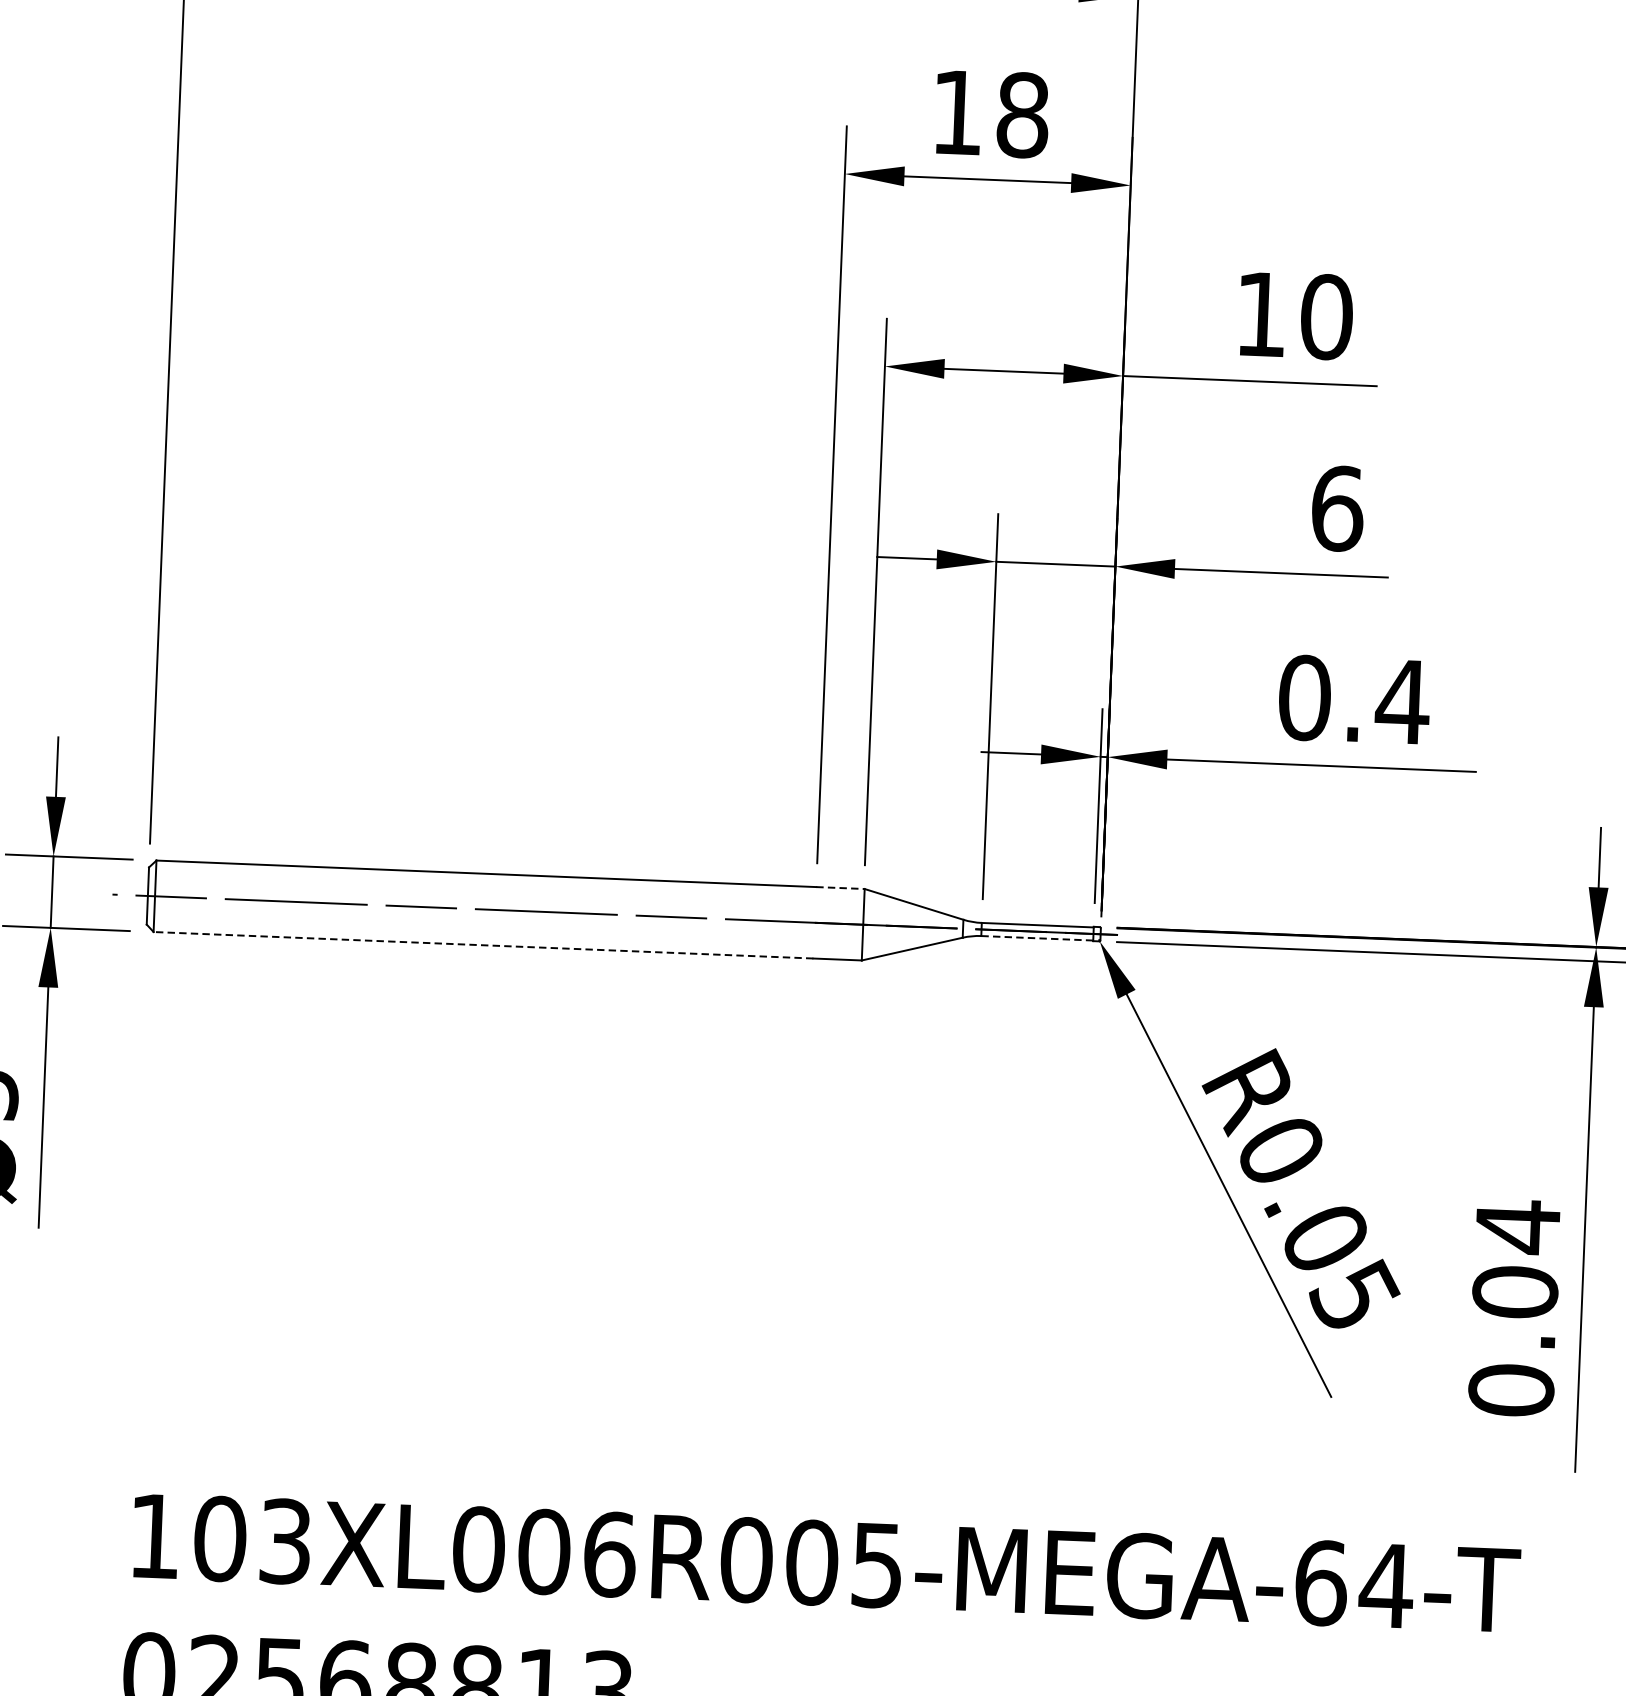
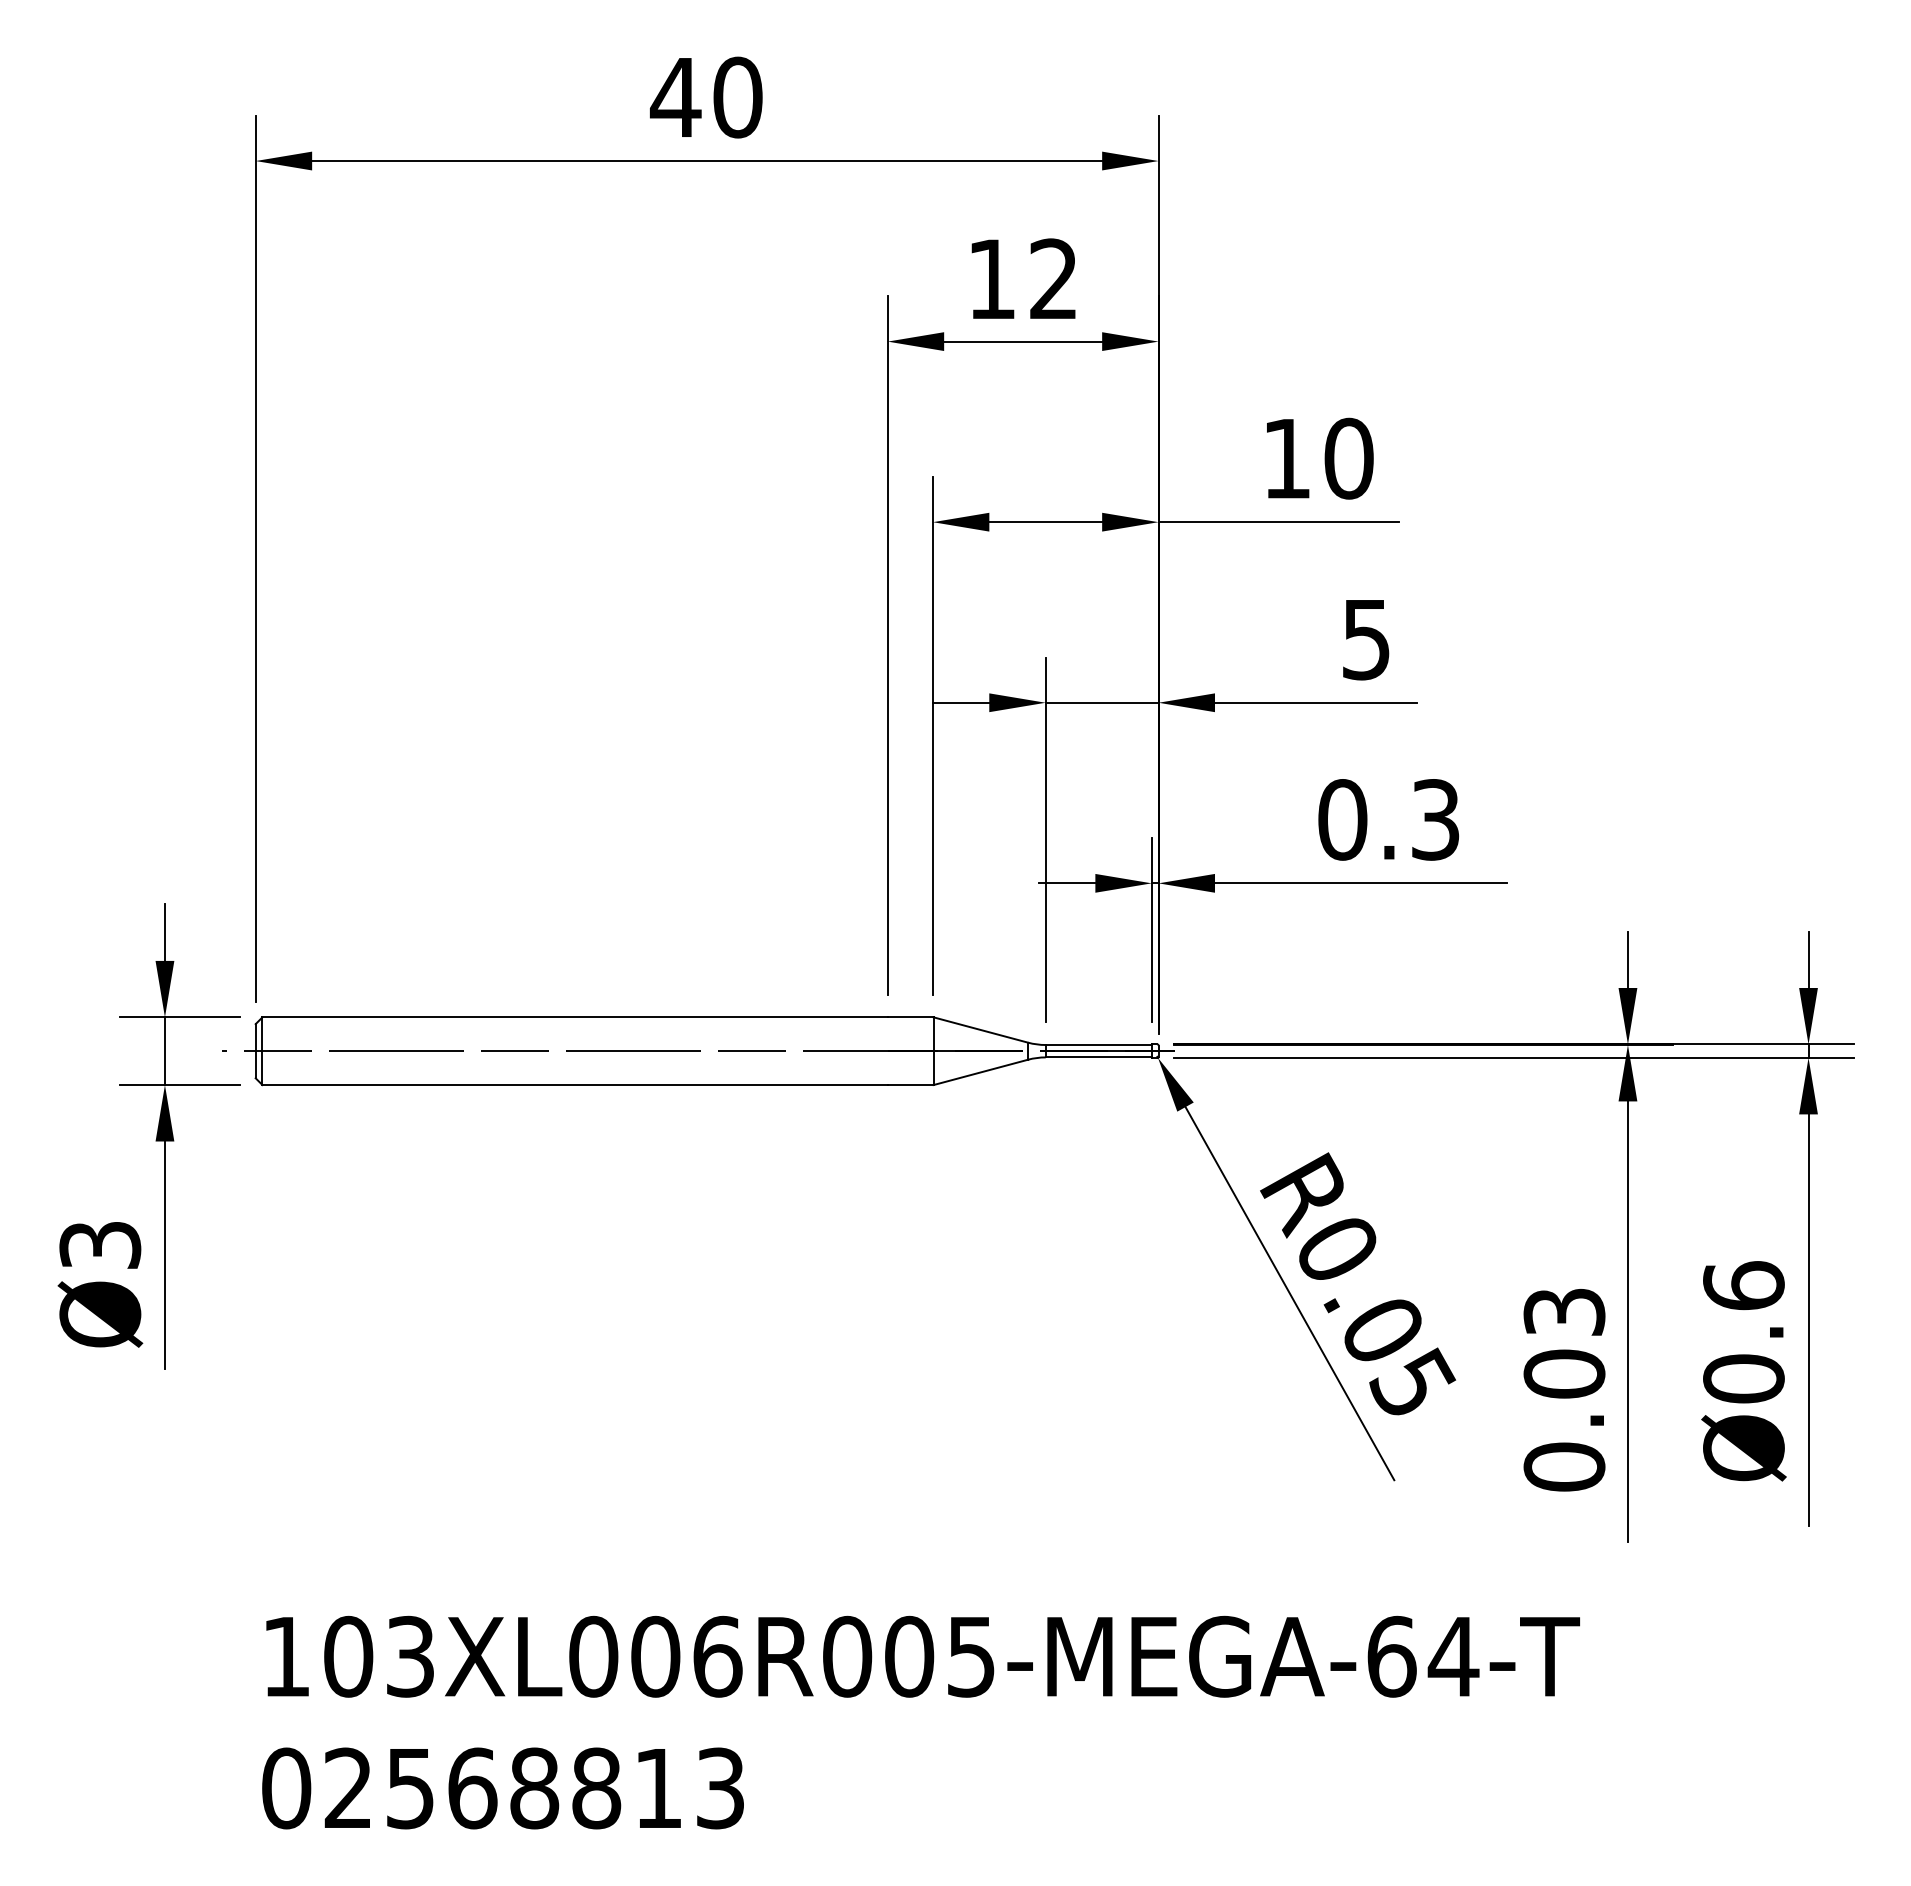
text: (1022, 115) -> (1053, 279), 18 -> 12
text: (1337, 508) -> (1366, 639), 6 -> 5
text: (1402, 701) -> (1435, 819), 0.4 -> 0.3
line: (840, 888) -> (910, 1017), dashed -> solid
line: (1036, 938) -> (1098, 1057), dashed -> solid
line: (483, 945) -> (575, 1085), dashed -> solid
text: (1517, 1227) -> (1564, 1312), 0.04 -> 0.03

